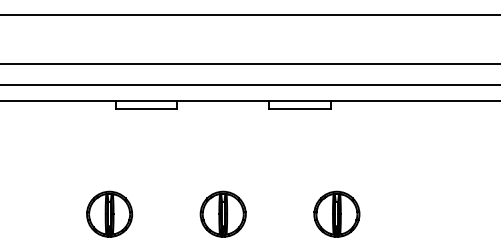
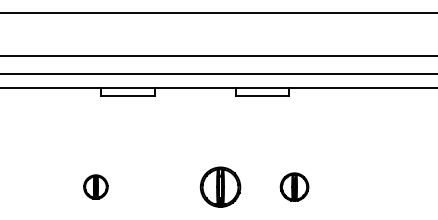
part: (109, 213) -> (95, 186), size x0.6
part: (222, 213) -> (219, 186), moved
part: (336, 213) -> (294, 186), size x0.7

